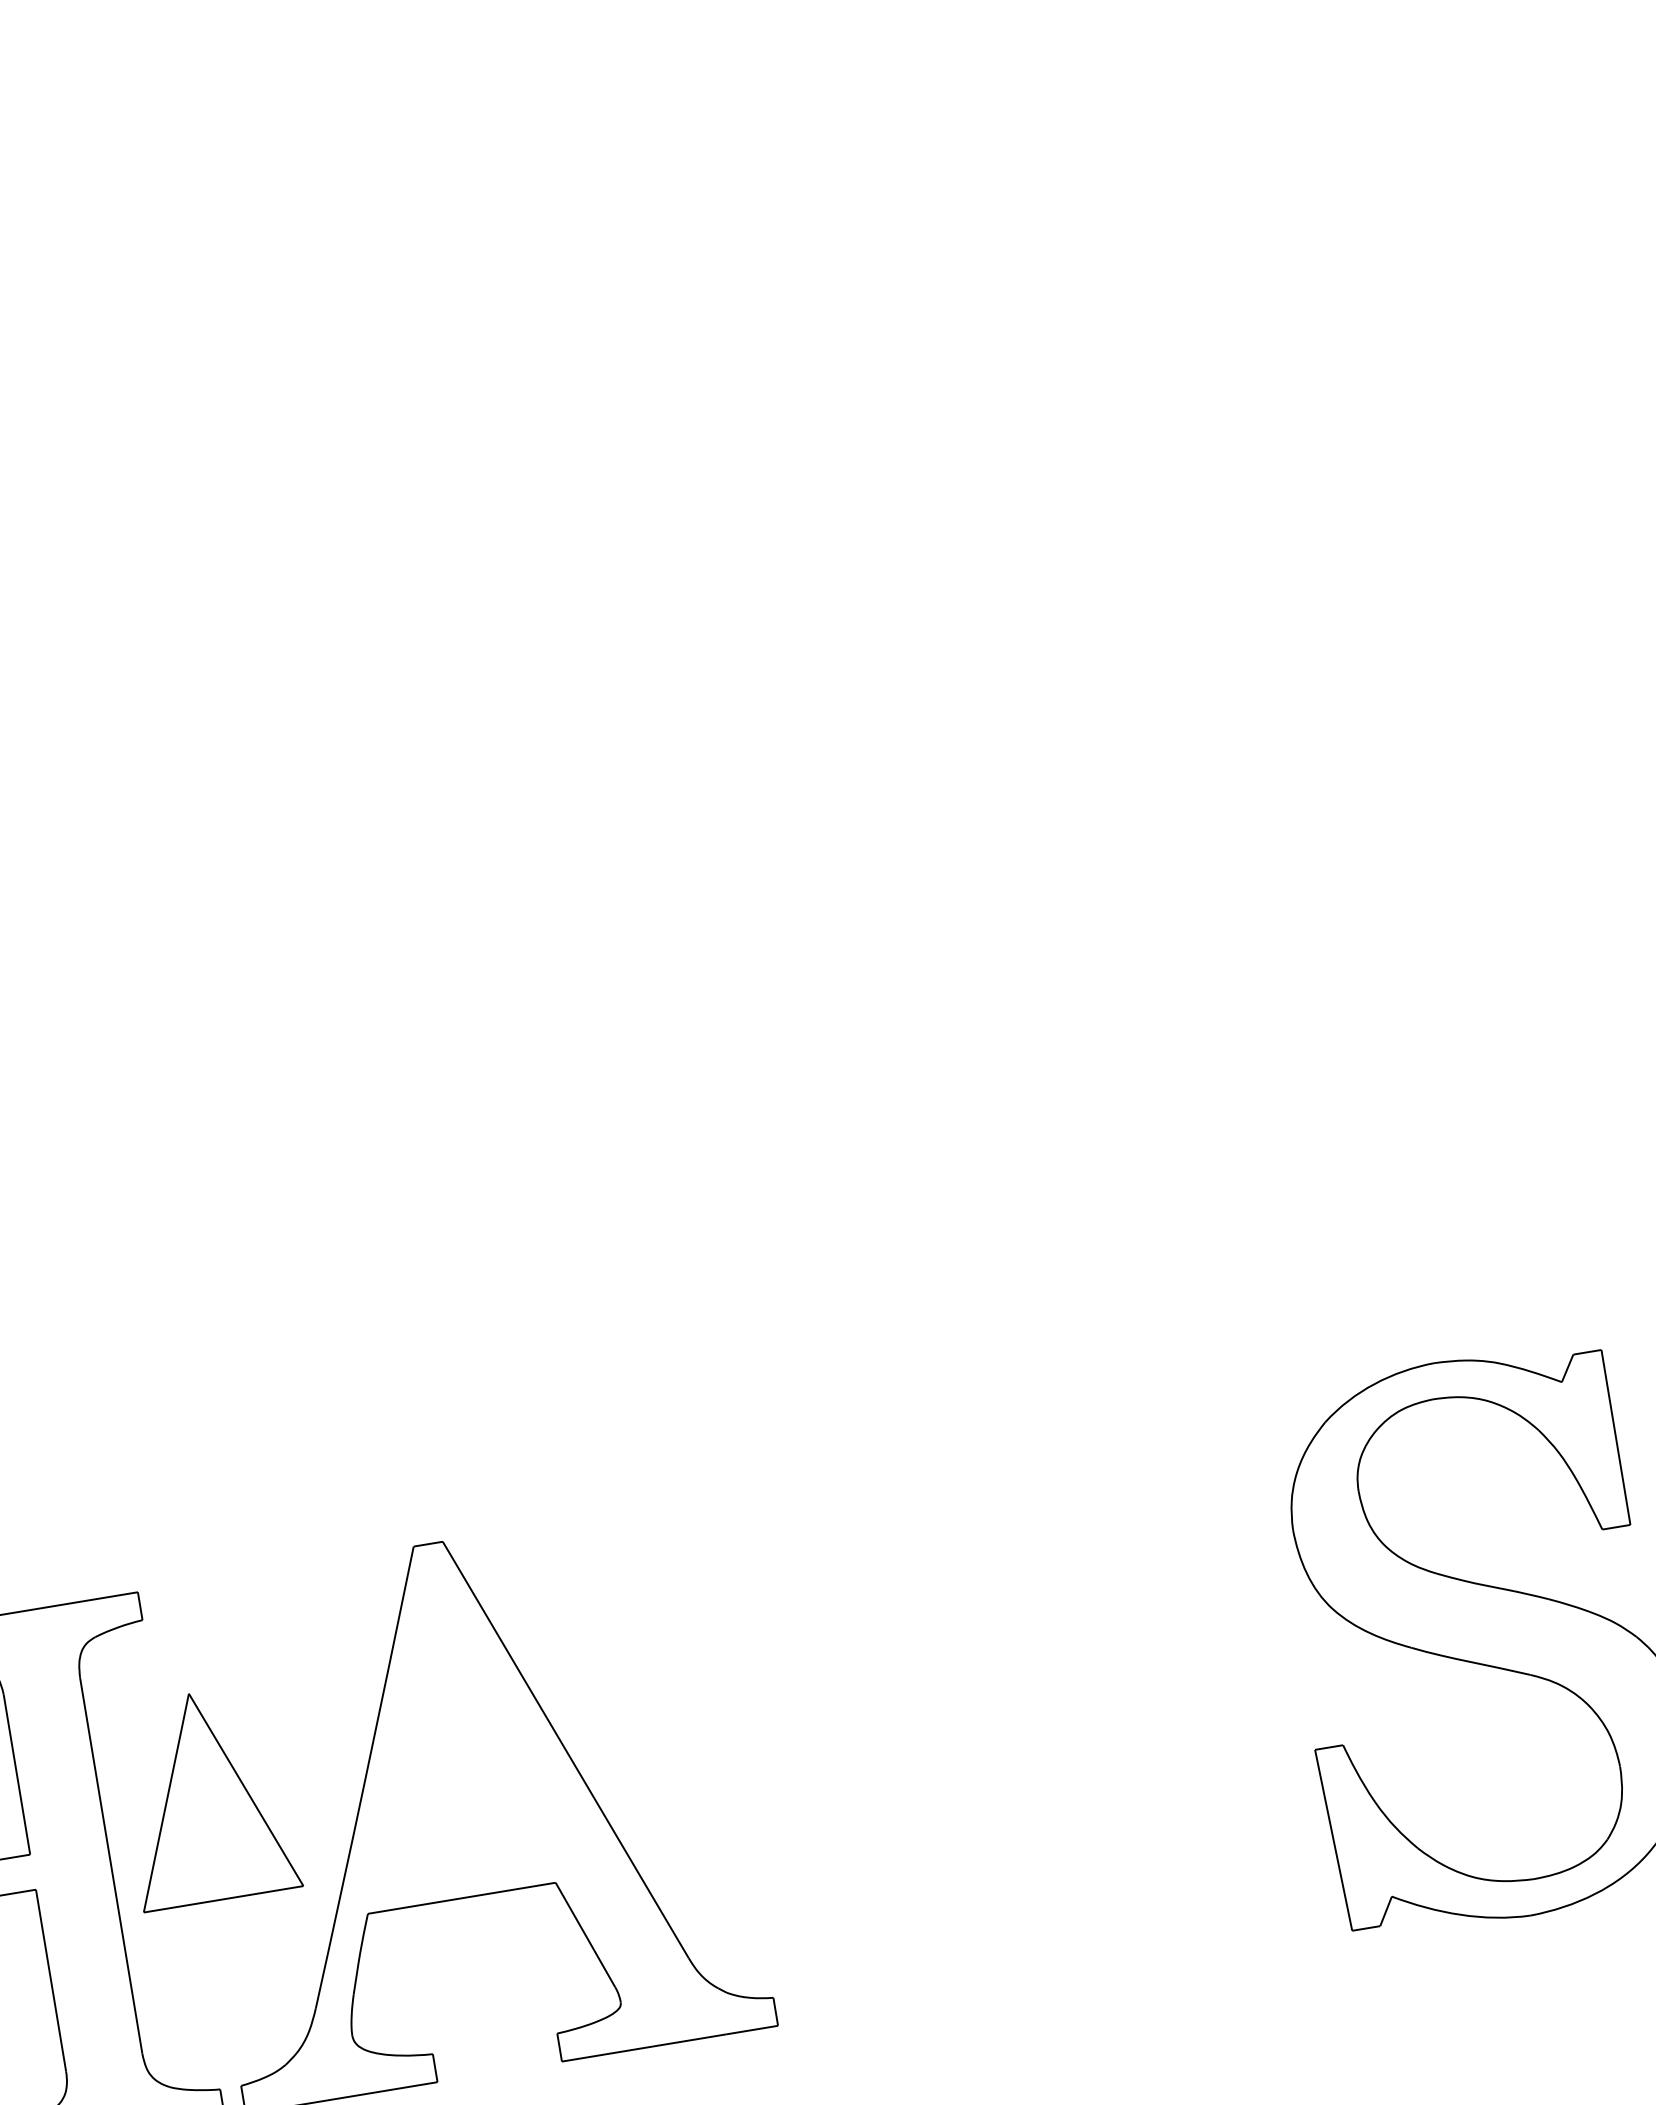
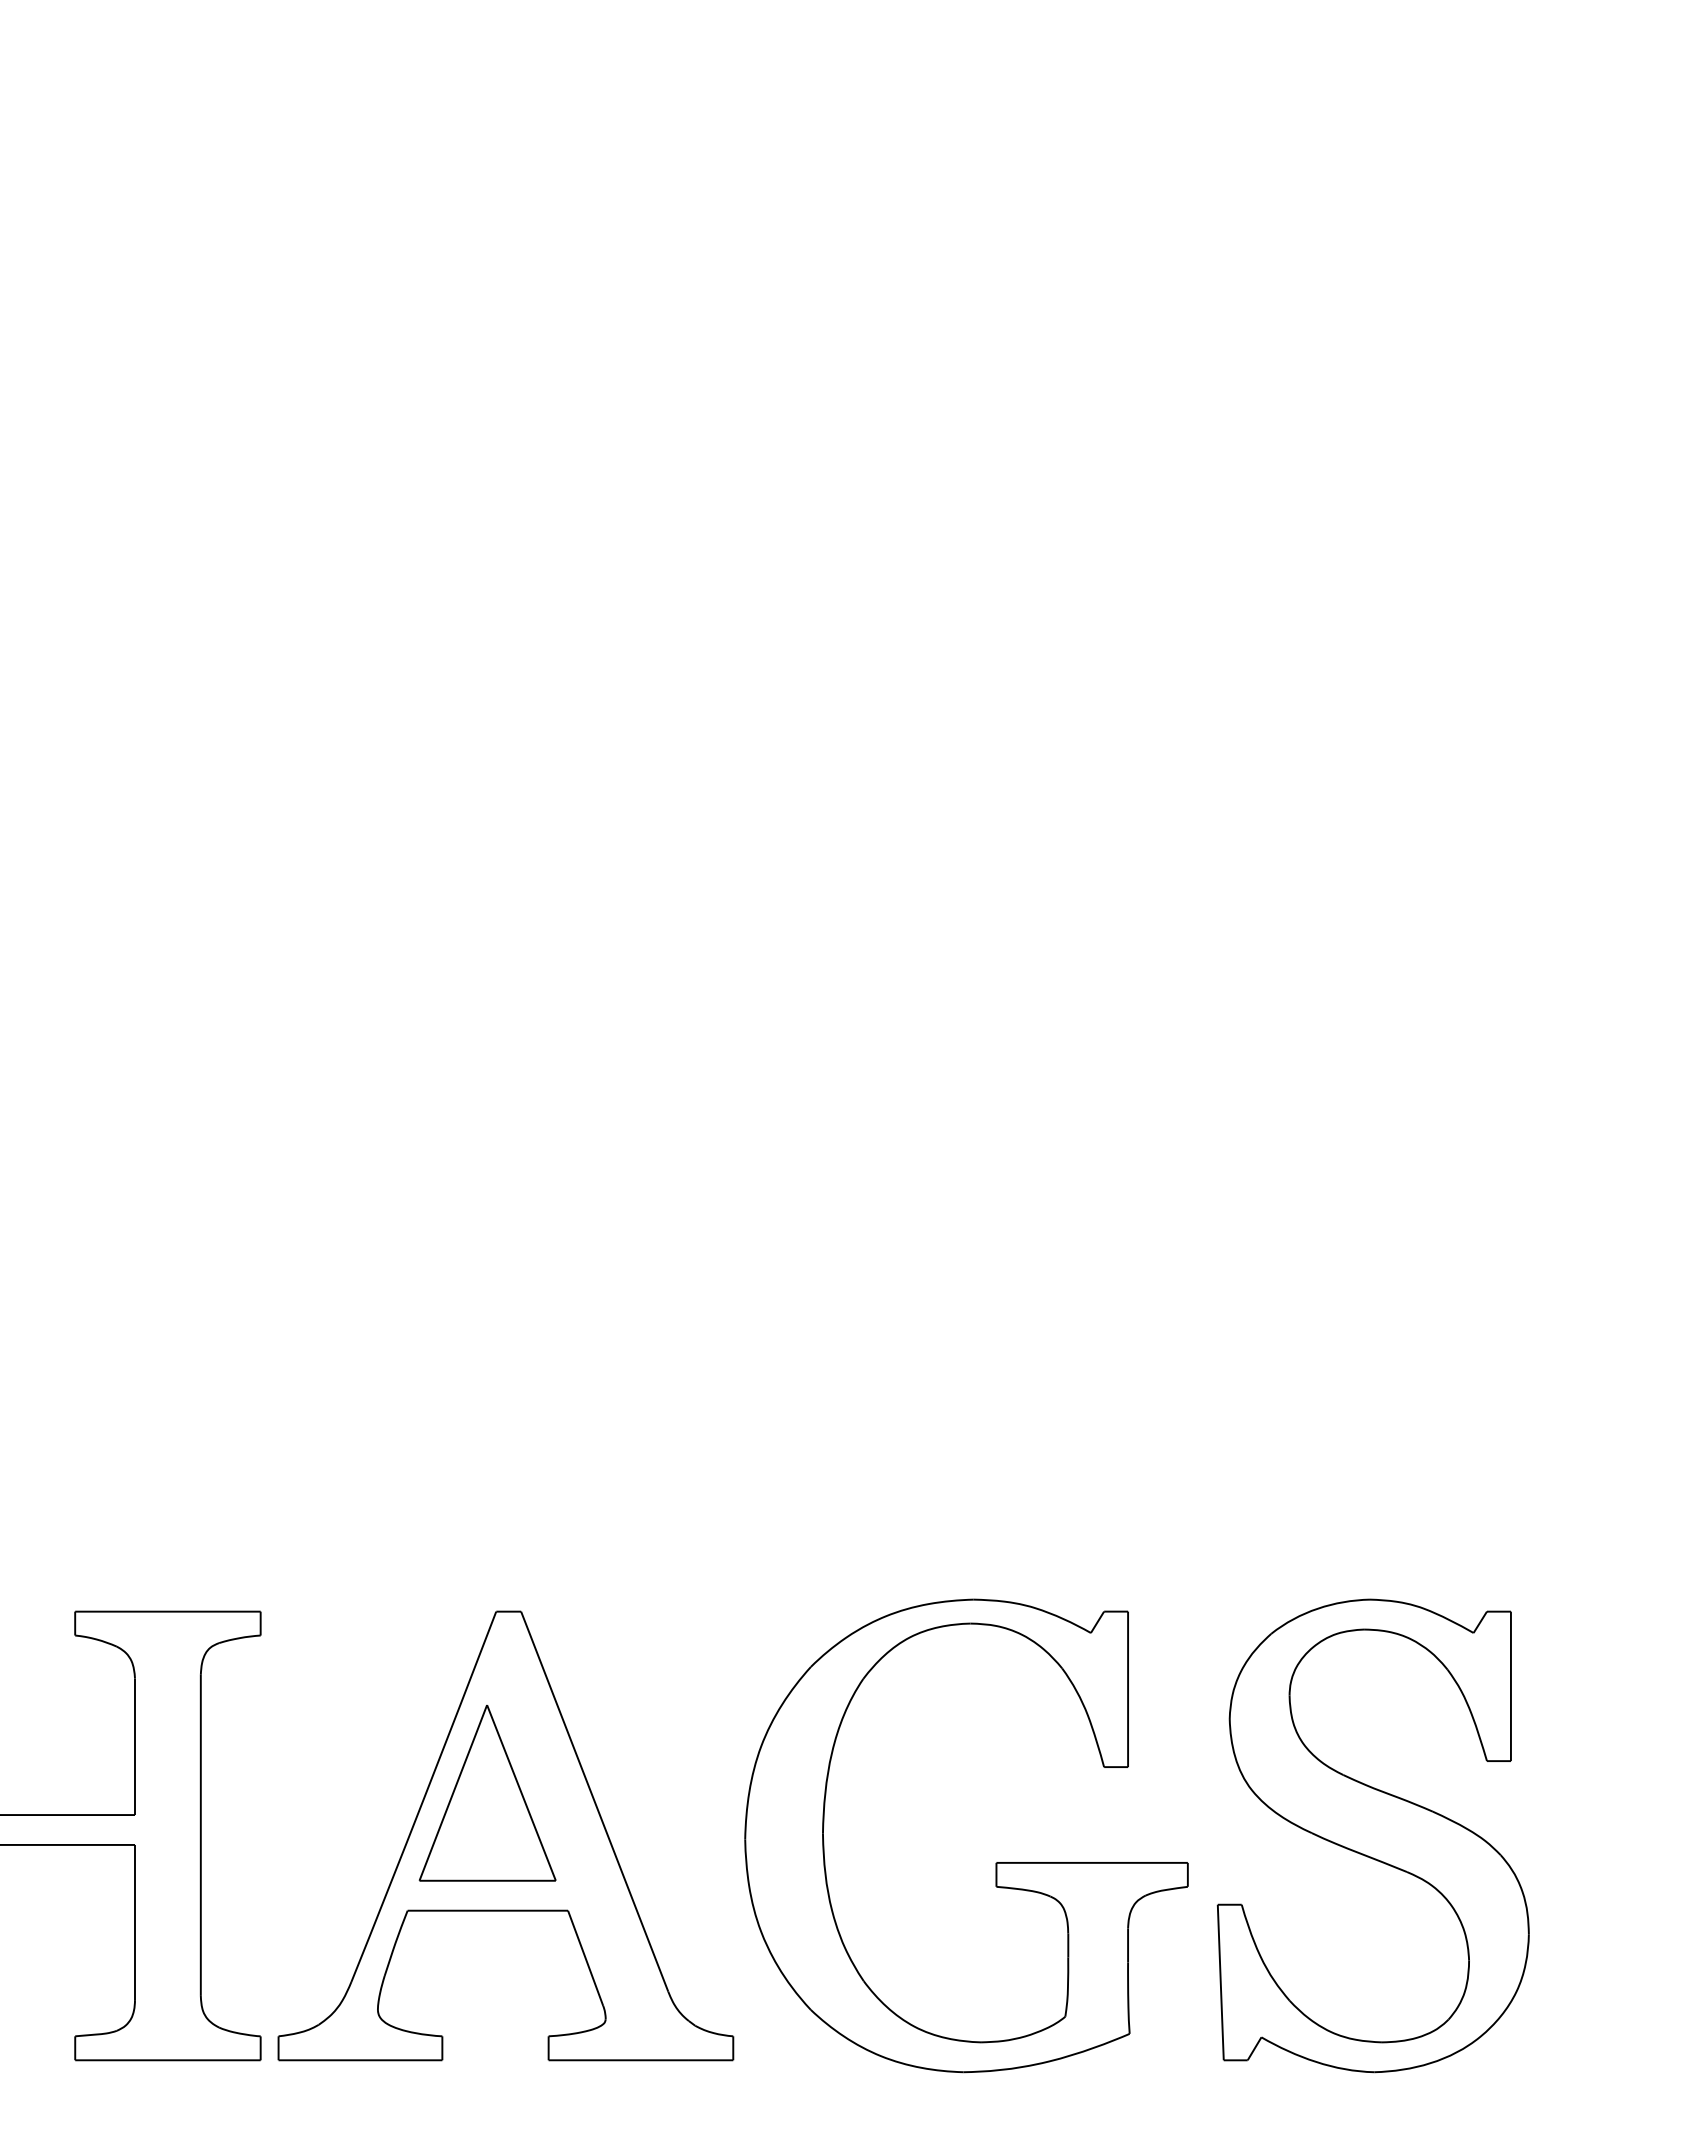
part: (1046, 1744) -> (995, 1863), added
part: (206, 1797) -> (487, 1793), moved

